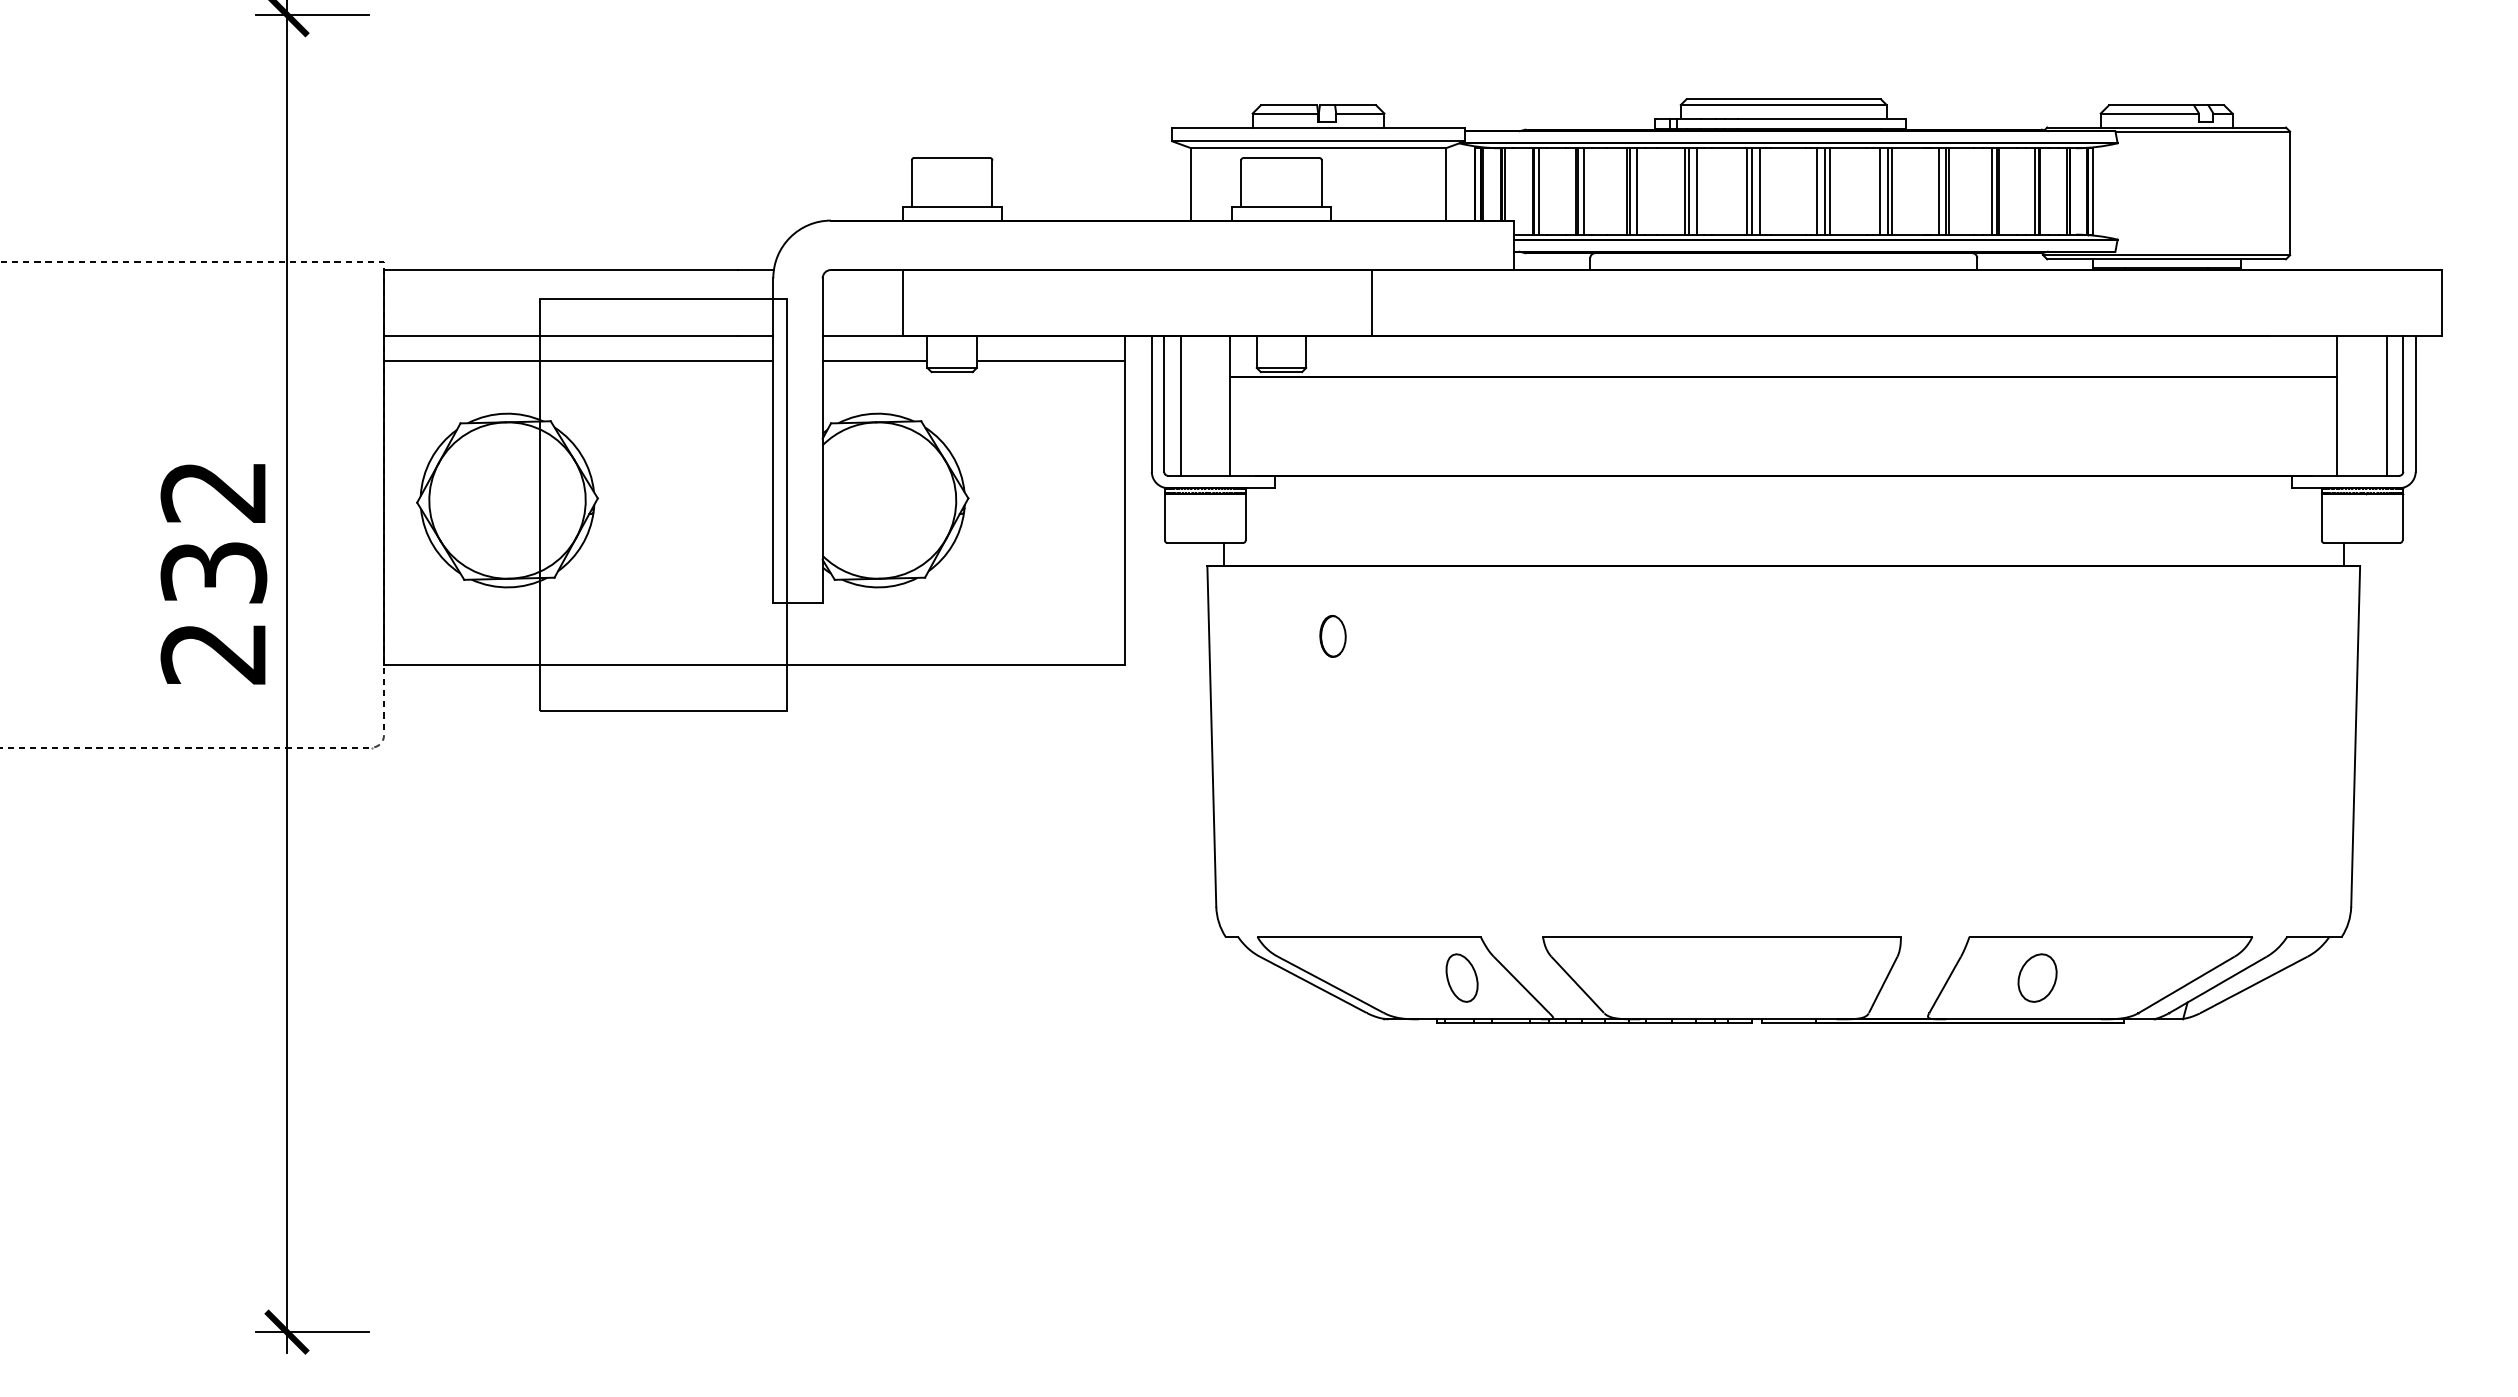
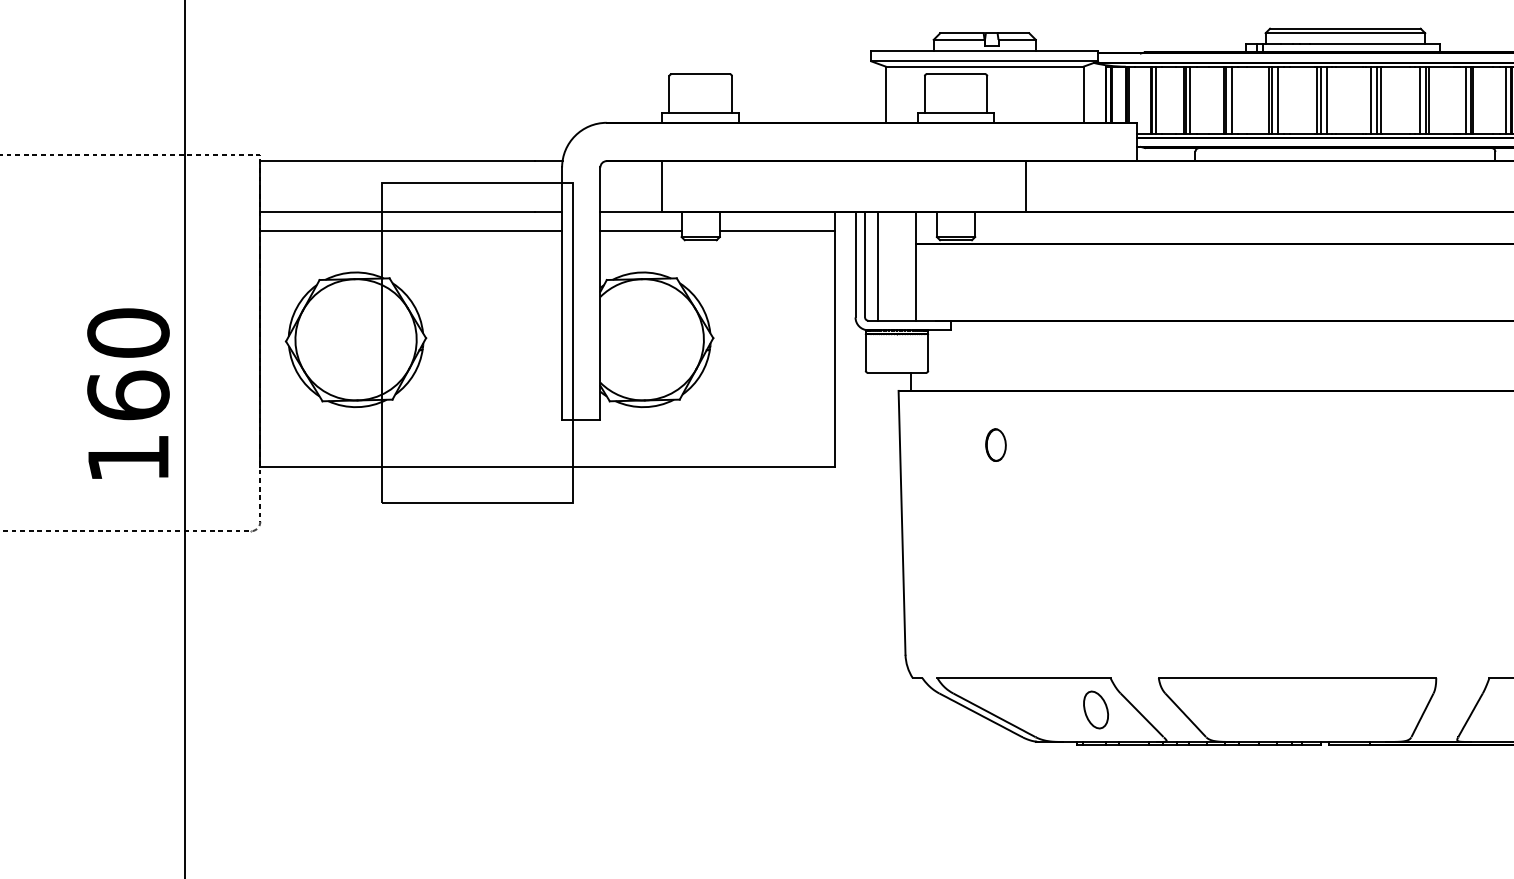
text: (213, 572) -> (128, 395), 232 -> 160

